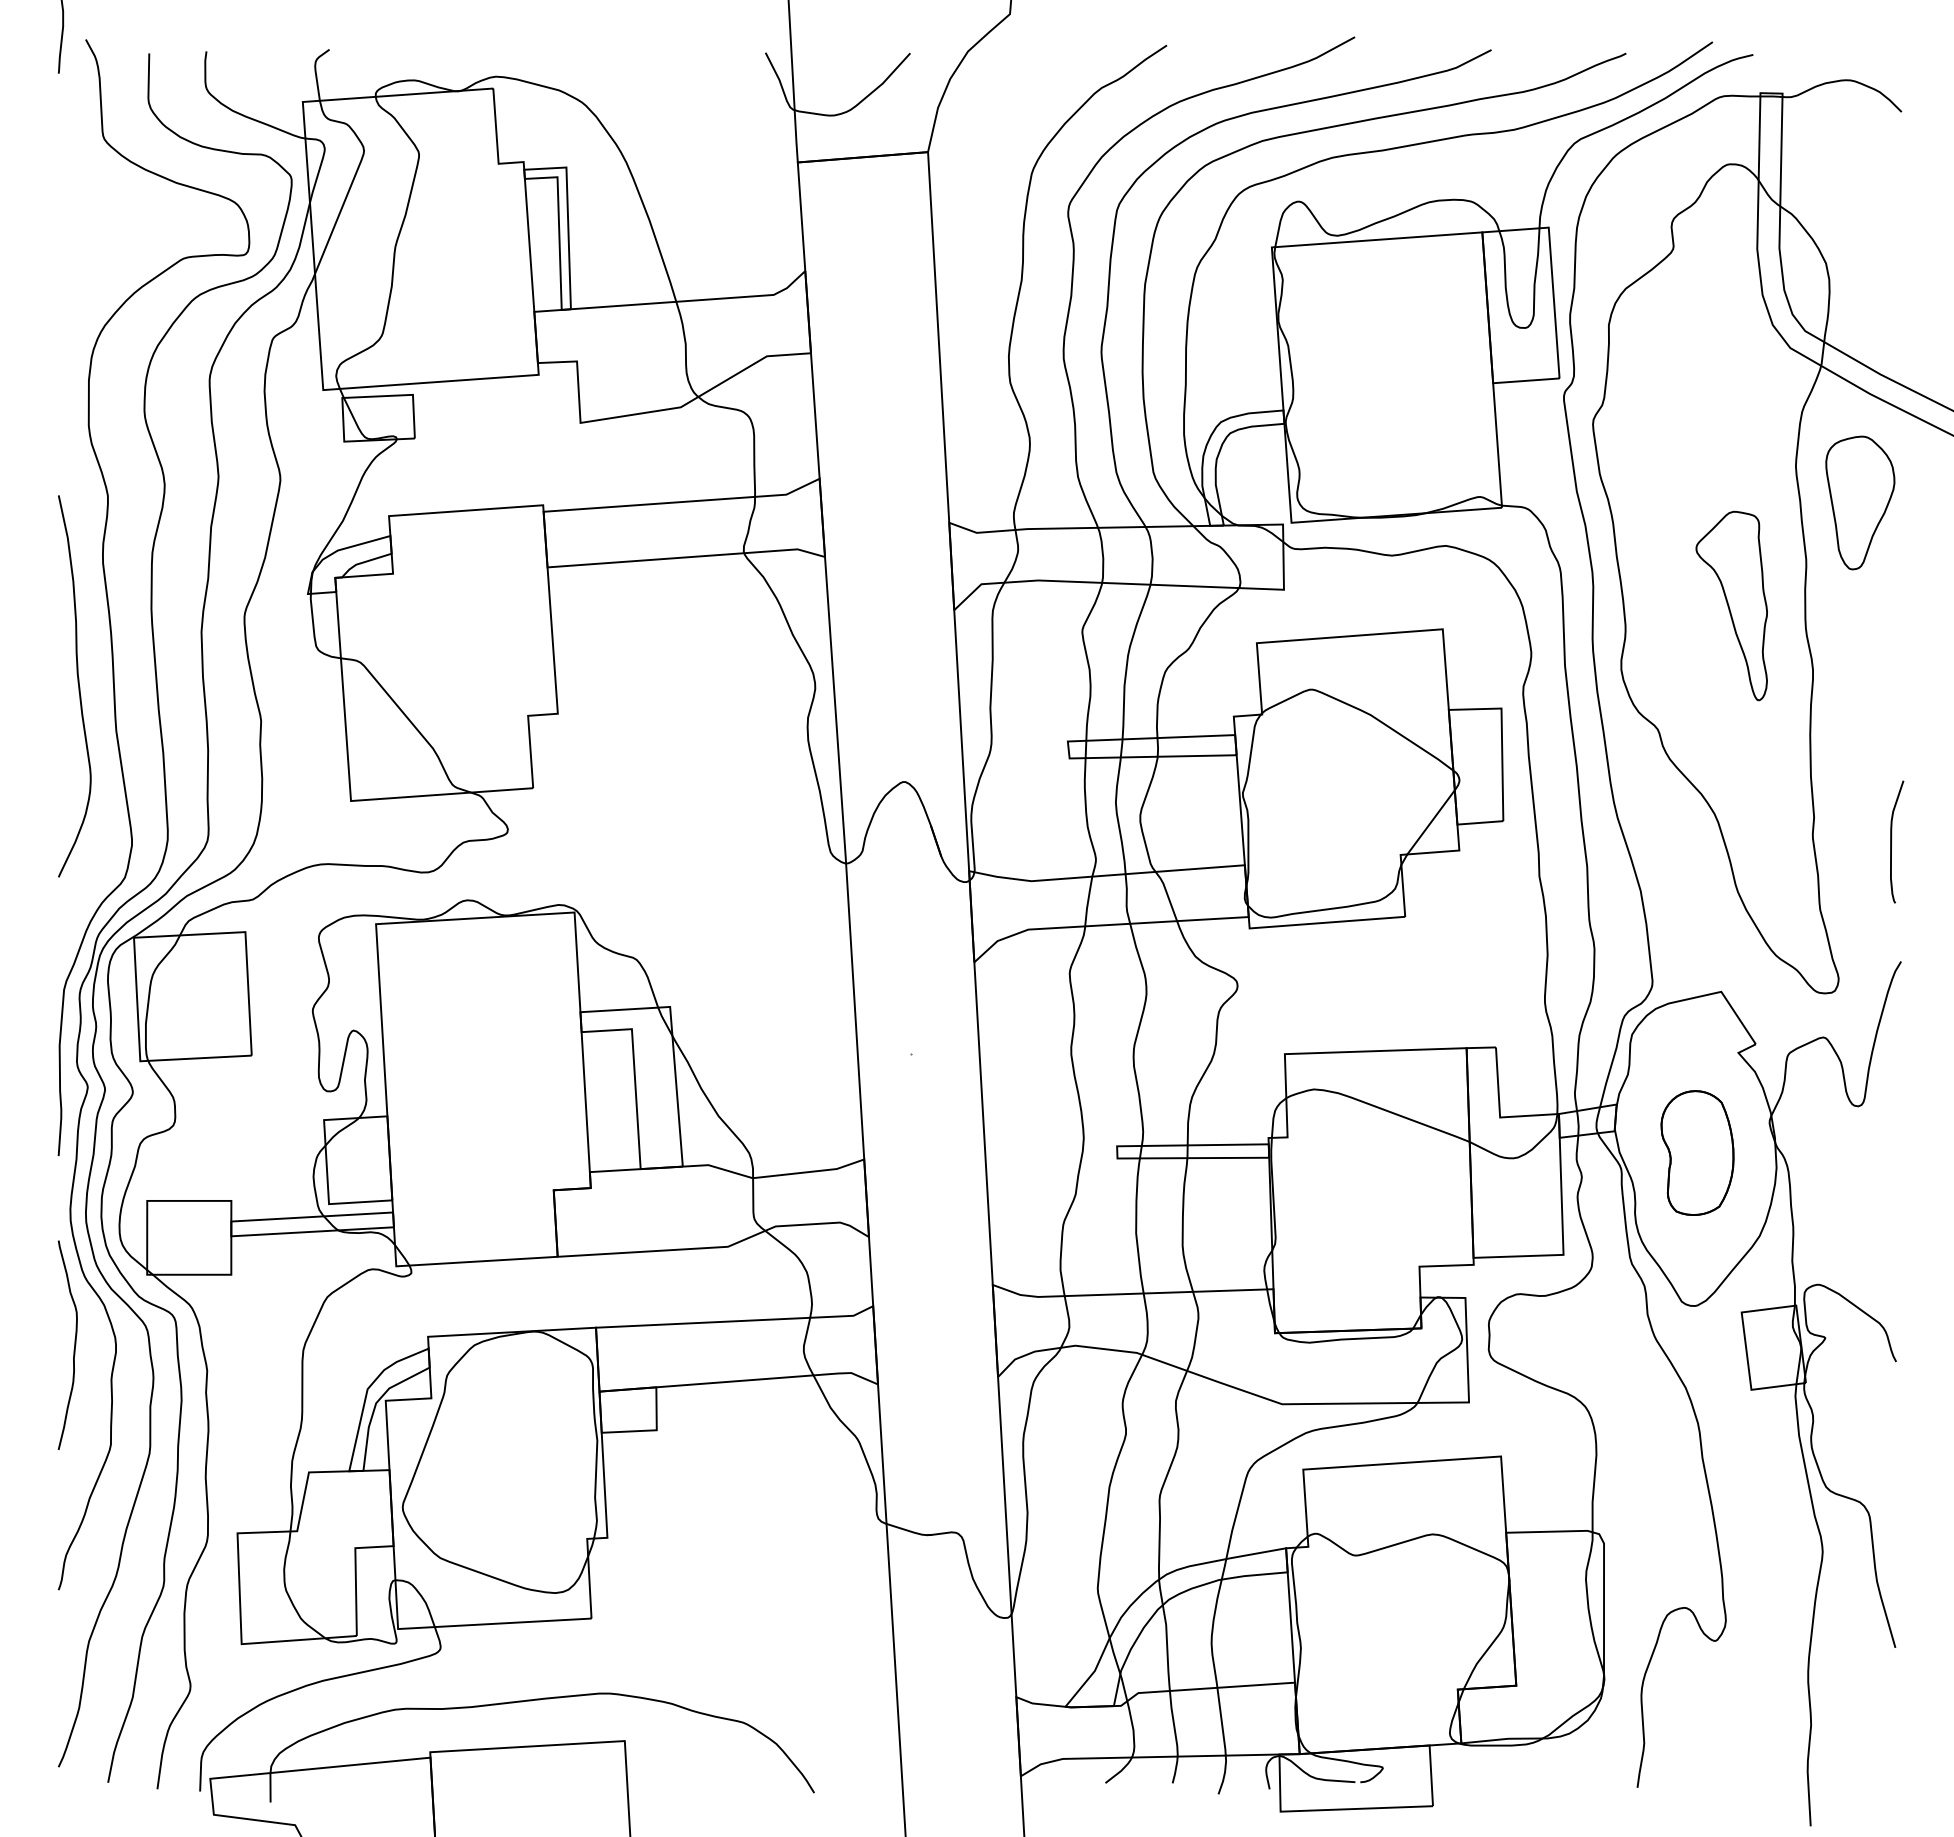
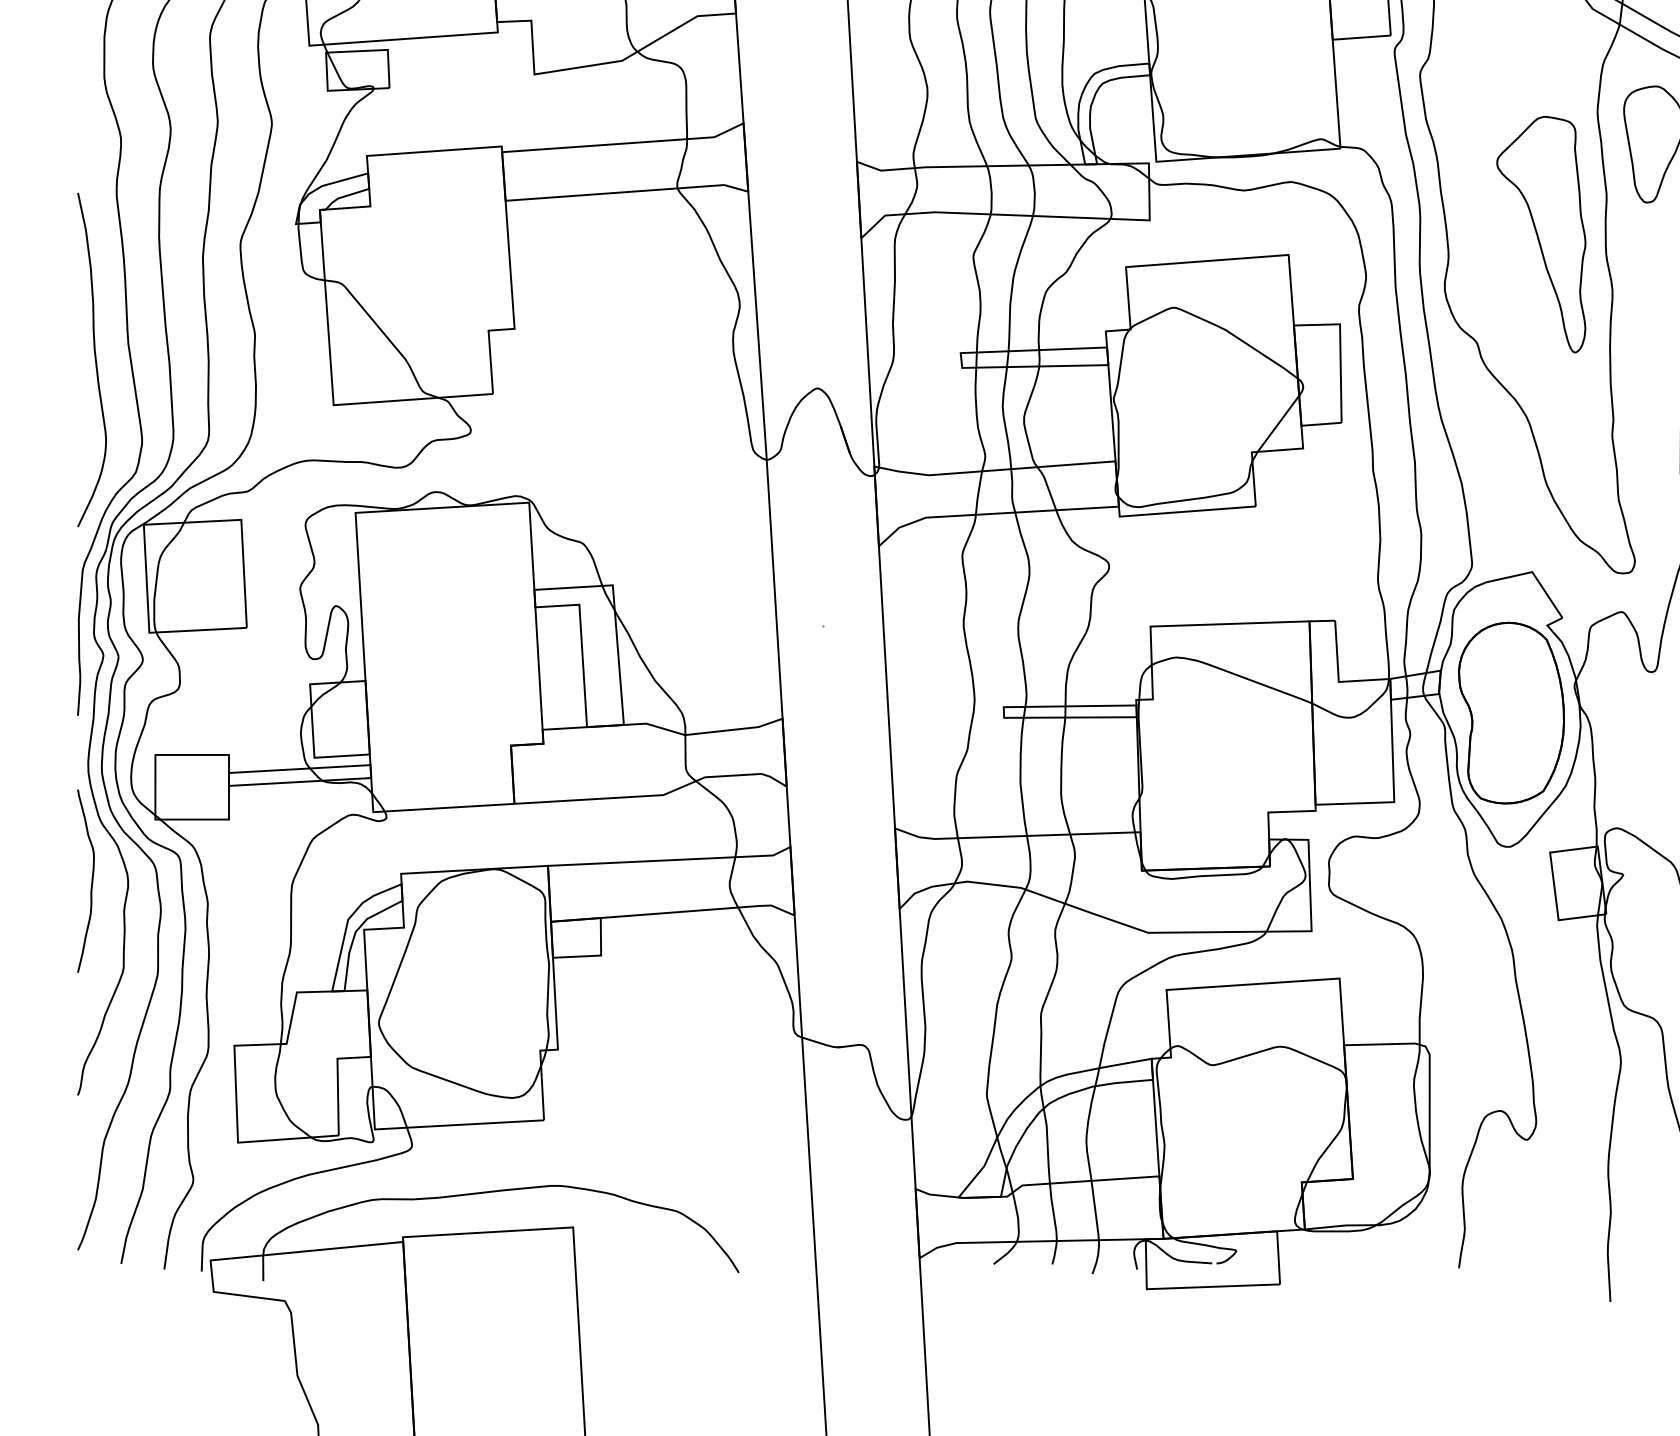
part: (1731, 605) -> (1541, 234), size x1.43
curve: (78, 686) -> (95, 360), moved
part: (1697, 1152) -> (1511, 712), size x1.67

